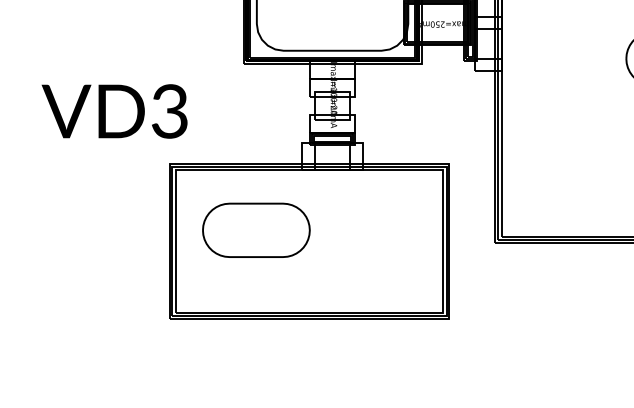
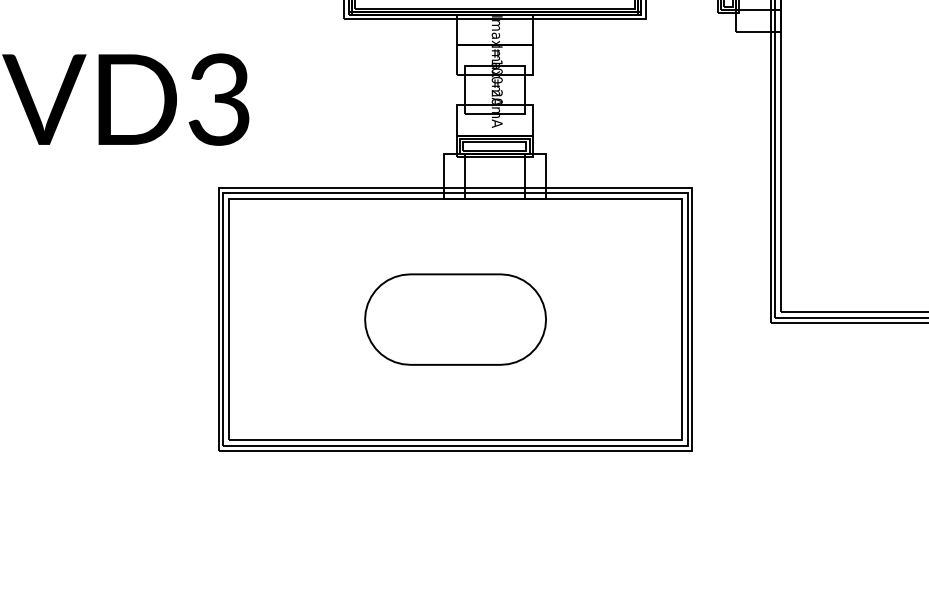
part: (256, 229) -> (455, 318), moved

